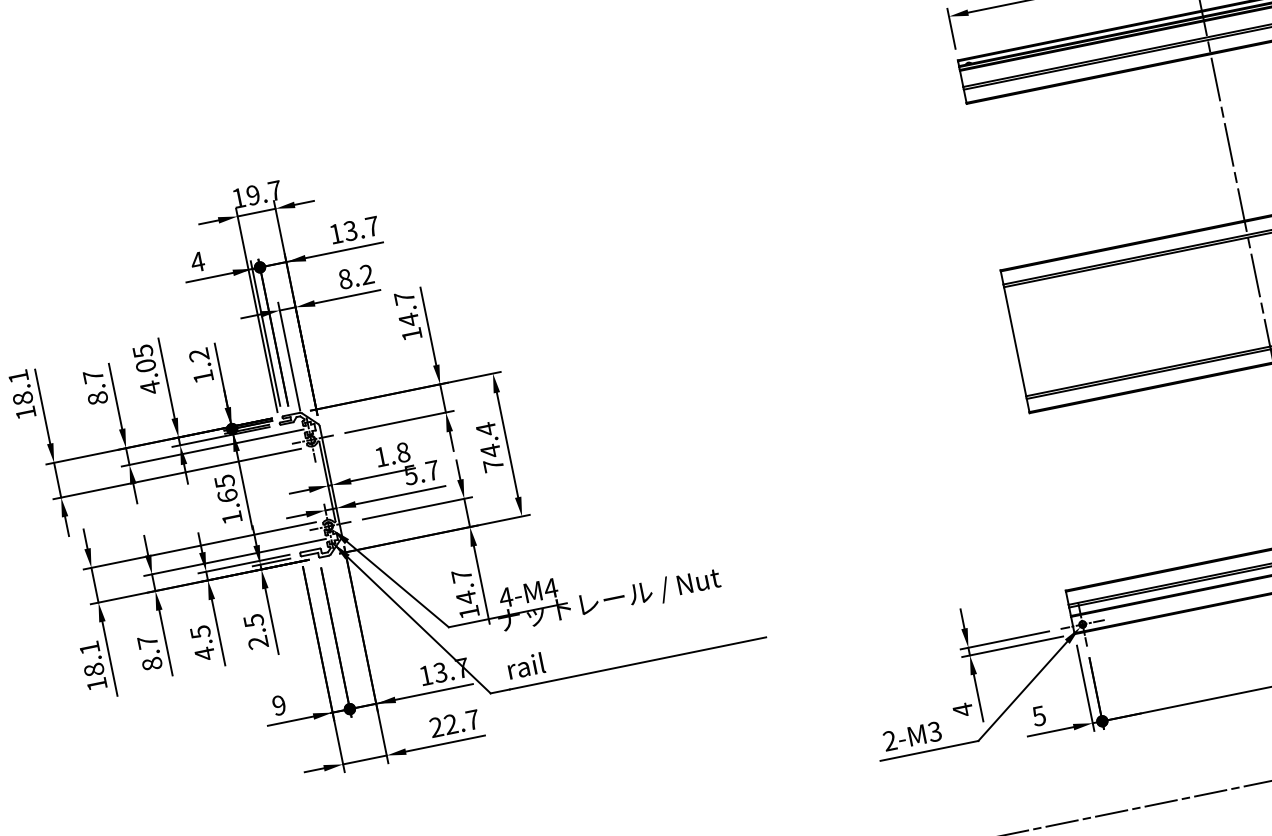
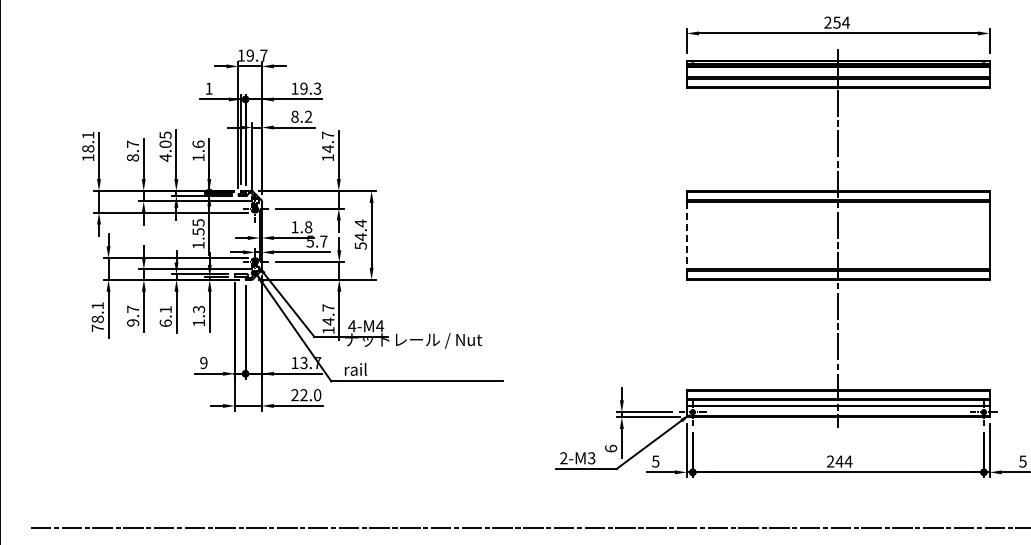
text: (361, 228) -> (310, 88), 13.7 -> 19.3
text: (198, 261) -> (209, 88), 4 -> 1
line: (1014, 342) -> (686, 235), solid -> dashed
text: (198, 353) -> (198, 143), 1.2 -> 1.6
text: (492, 464) -> (360, 245), 74.4 -> 54.4
text: (227, 495) -> (198, 231), 1.65 -> 1.55
text: (255, 630) -> (198, 315), 2.5 -> 1.3
text: (202, 643) -> (165, 316), 4.5 -> 6.1
text: (152, 663) -> (133, 322), 8.7 -> 9.7
text: (96, 684) -> (97, 328), 18.1 -> 78.1
text: (963, 709) -> (611, 448), 4 -> 6
text: (472, 720) -> (317, 395), 22.7 -> 22.0

